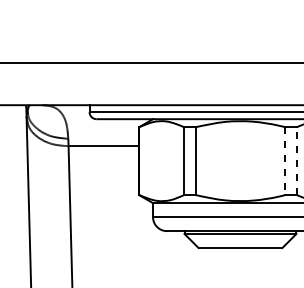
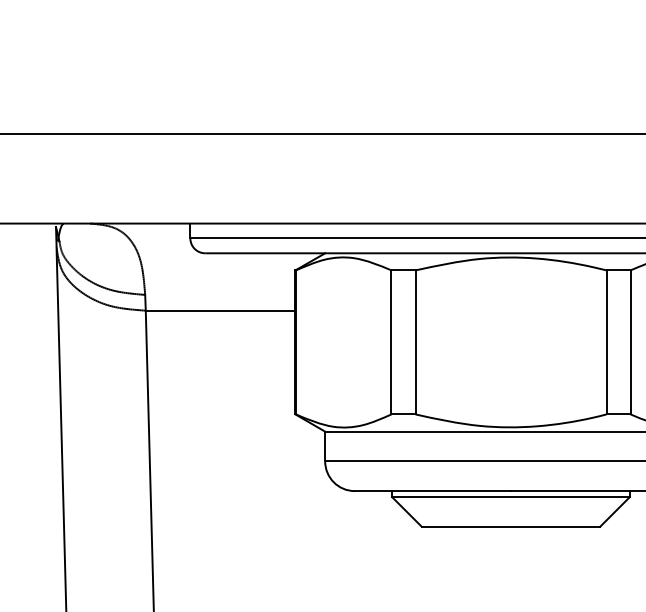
line: (285, 161) -> (606, 343), dashed -> solid
line: (296, 161) -> (629, 343), dashed -> solid

